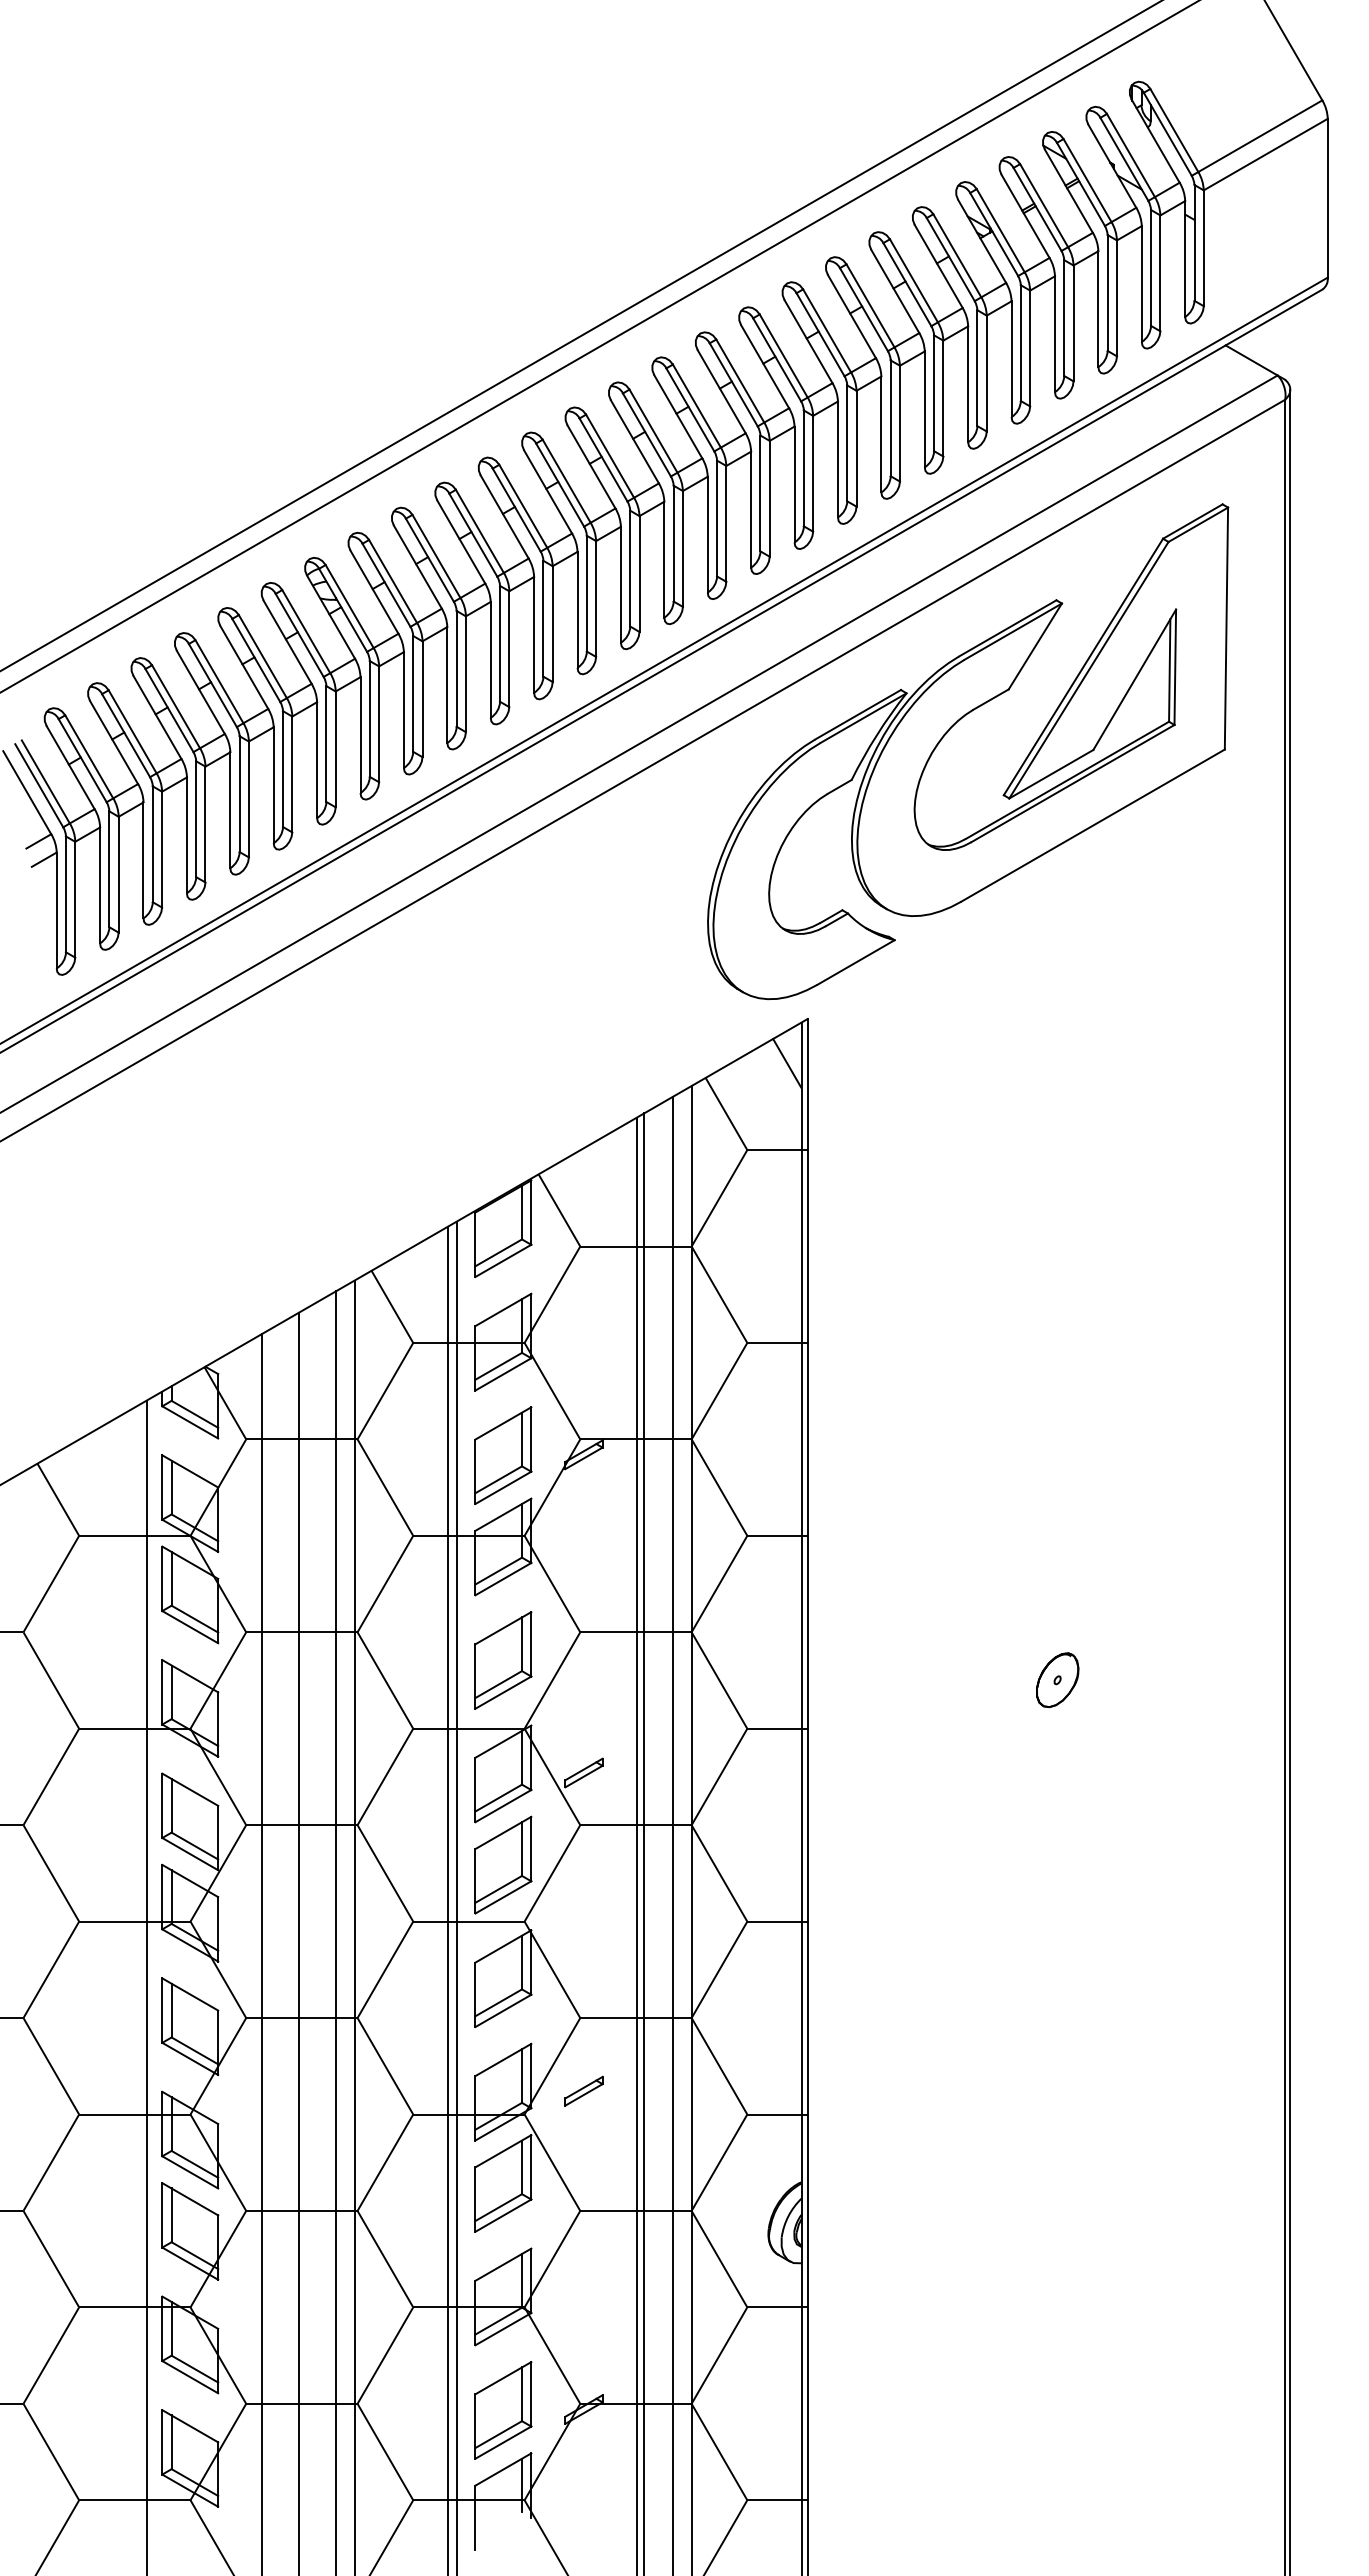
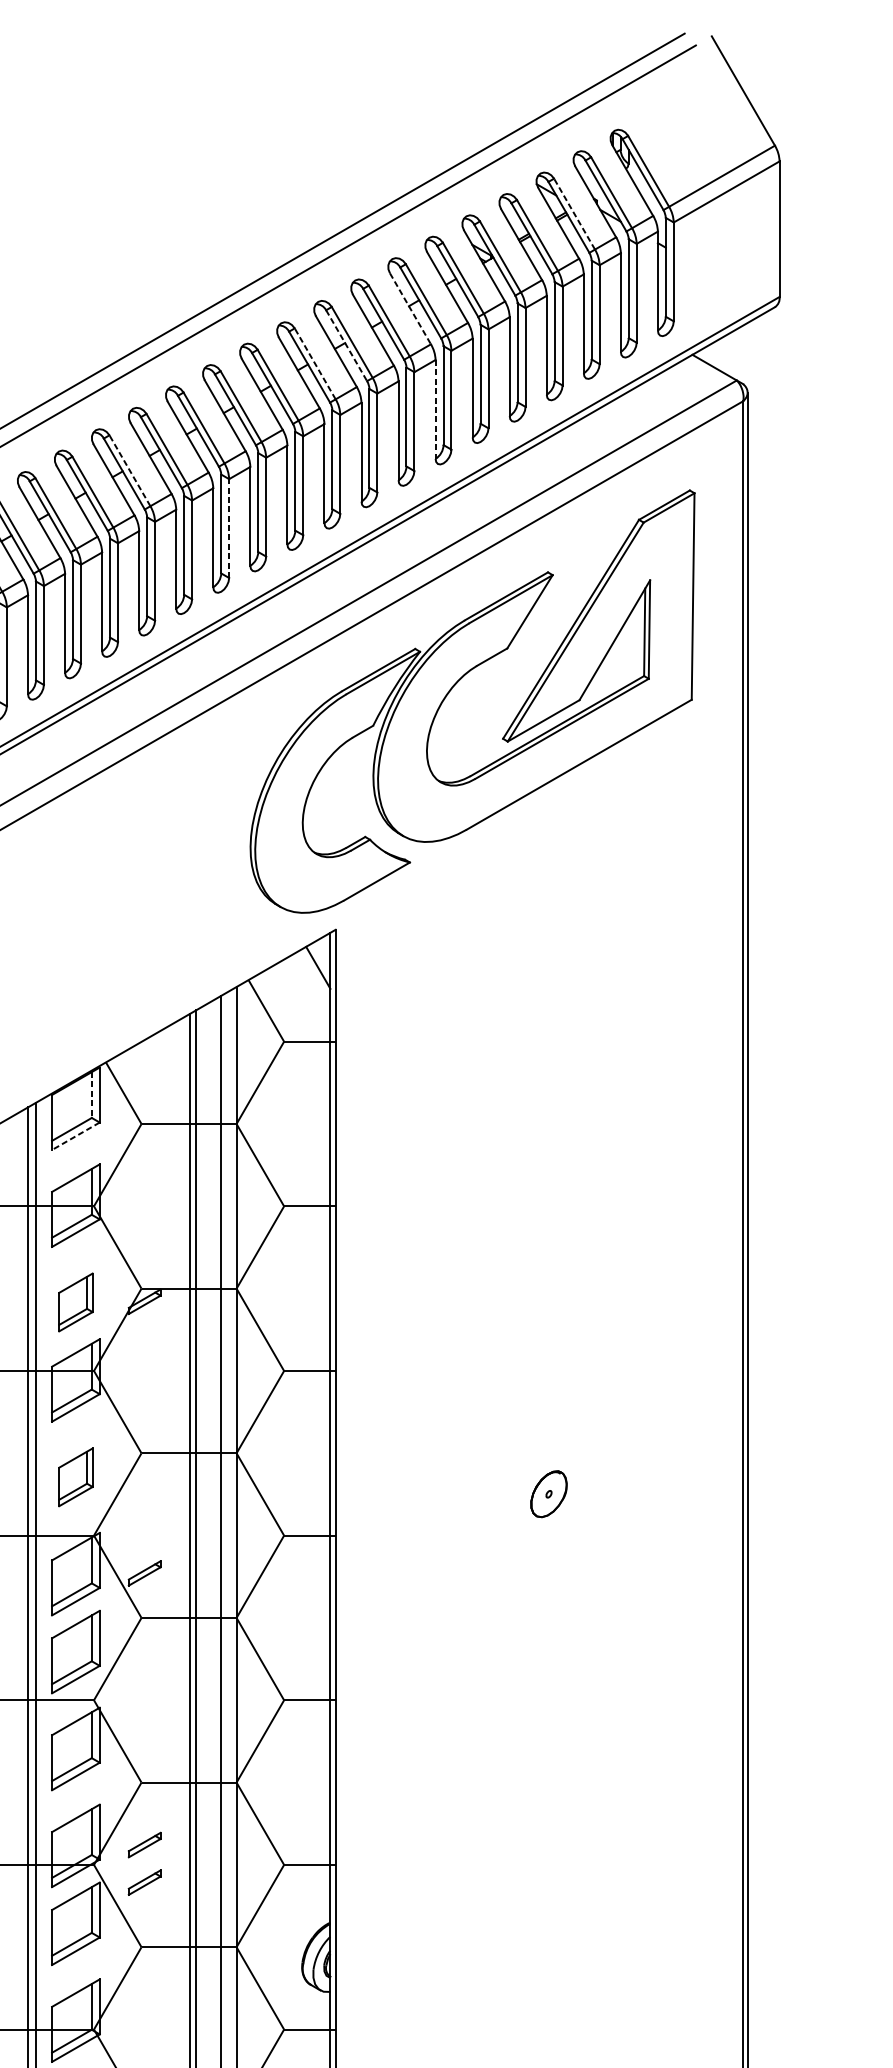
line: (1087, 180) -> (574, 214), solid -> dashed
line: (895, 291) -> (410, 308), solid -> dashed
line: (820, 334) -> (346, 345), solid -> dashed
line: (783, 356) -> (315, 364), solid -> dashed
line: (924, 409) -> (435, 409), solid -> dashed
line: (566, 481) -> (129, 470), solid -> dashed
line: (682, 548) -> (228, 528), solid -> dashed
line: (522, 1212) -> (92, 1094), solid -> dashed
line: (502, 1261) -> (75, 1136), solid -> dashed
part: (503, 1455) -> (76, 1302), size x0.7
part: (503, 1660) -> (76, 1477), size x0.7
part: (583, 2134) -> (144, 1881), added

